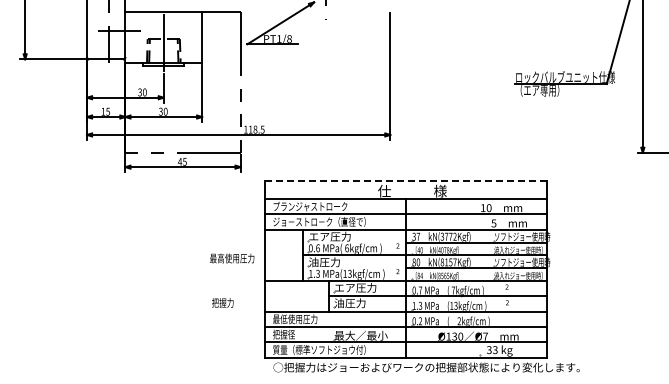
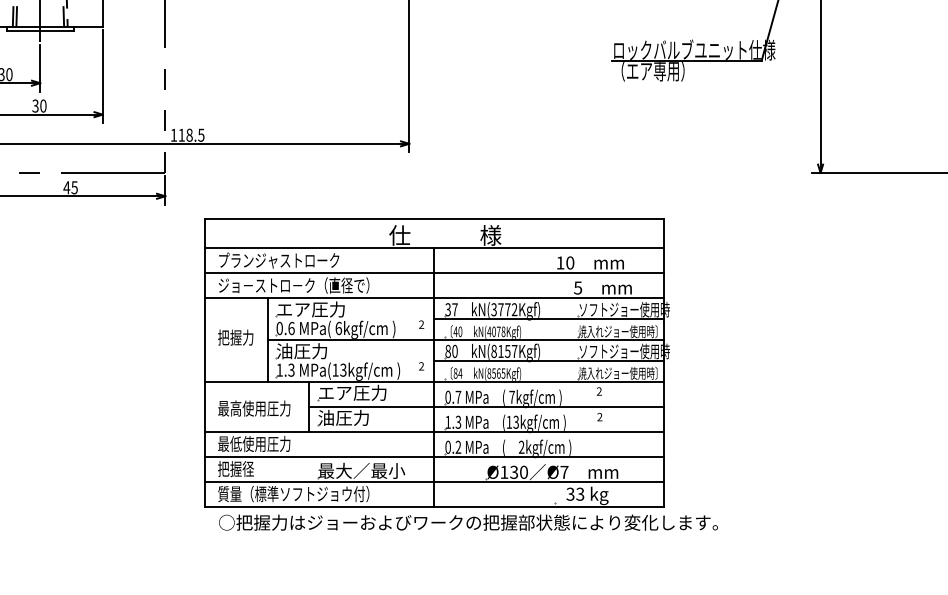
line: (405, 181) -> (433, 219), dashed -> solid
text: (232, 258) -> (254, 408), moved
text: (222, 302) -> (235, 336), moved

